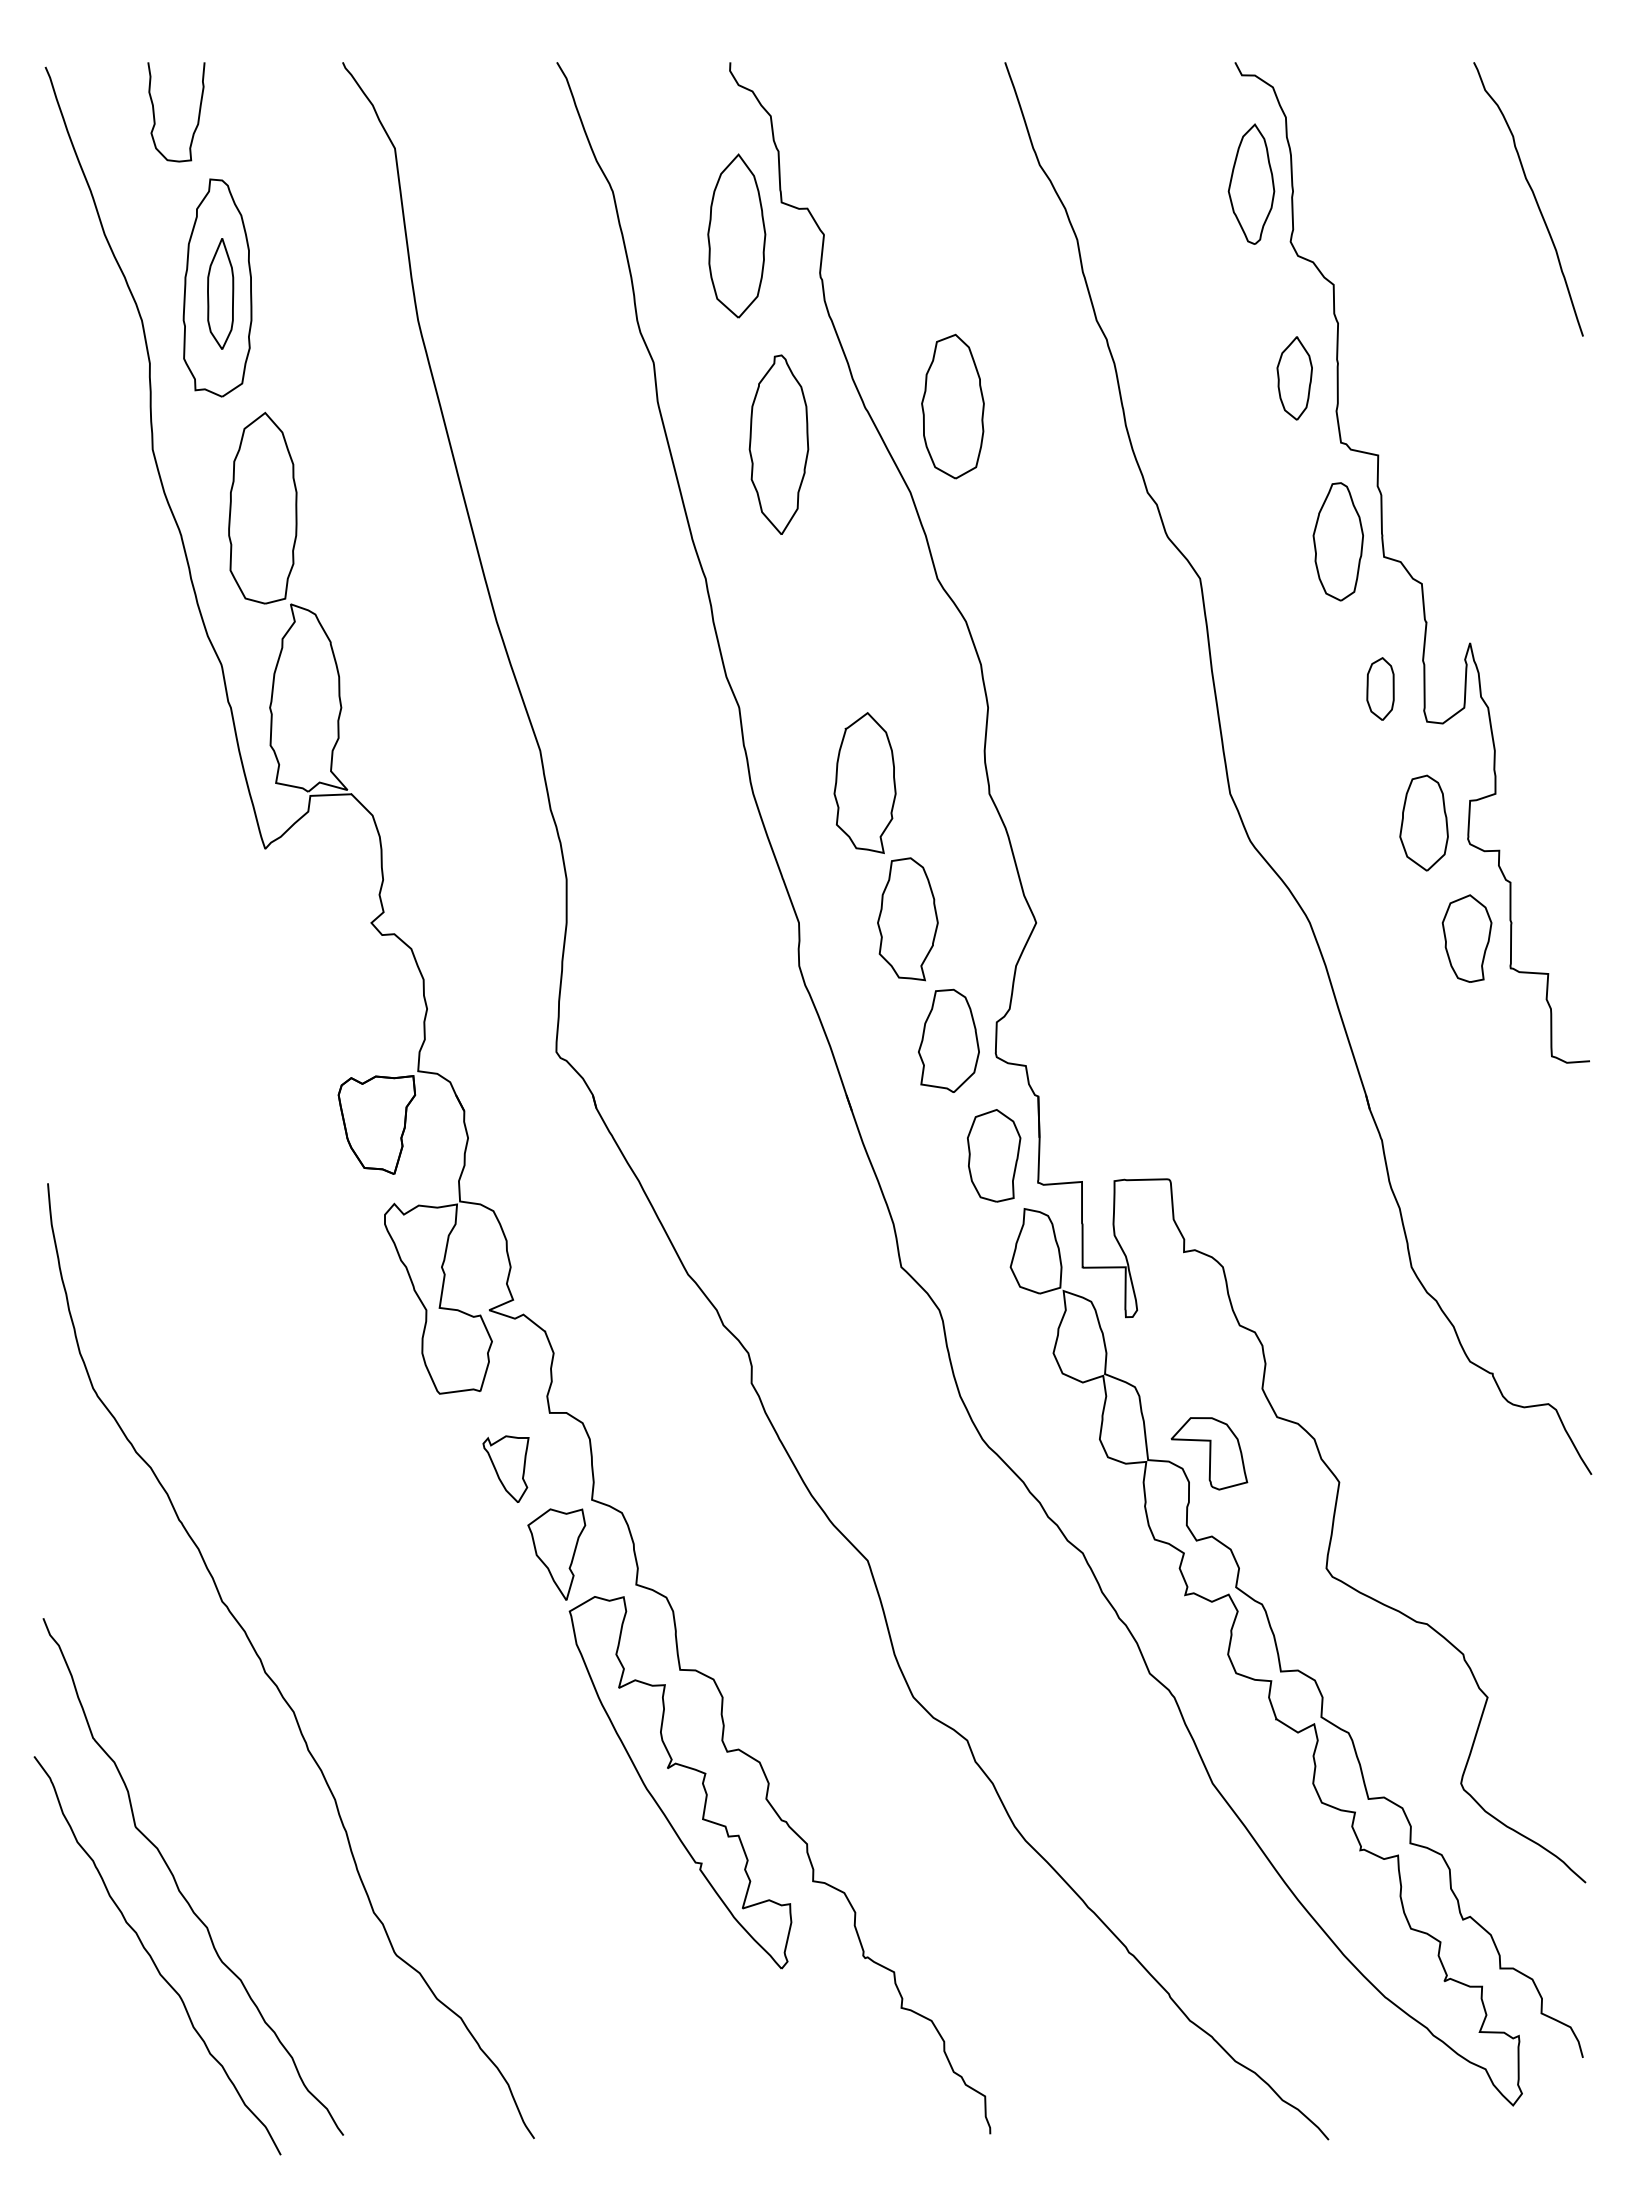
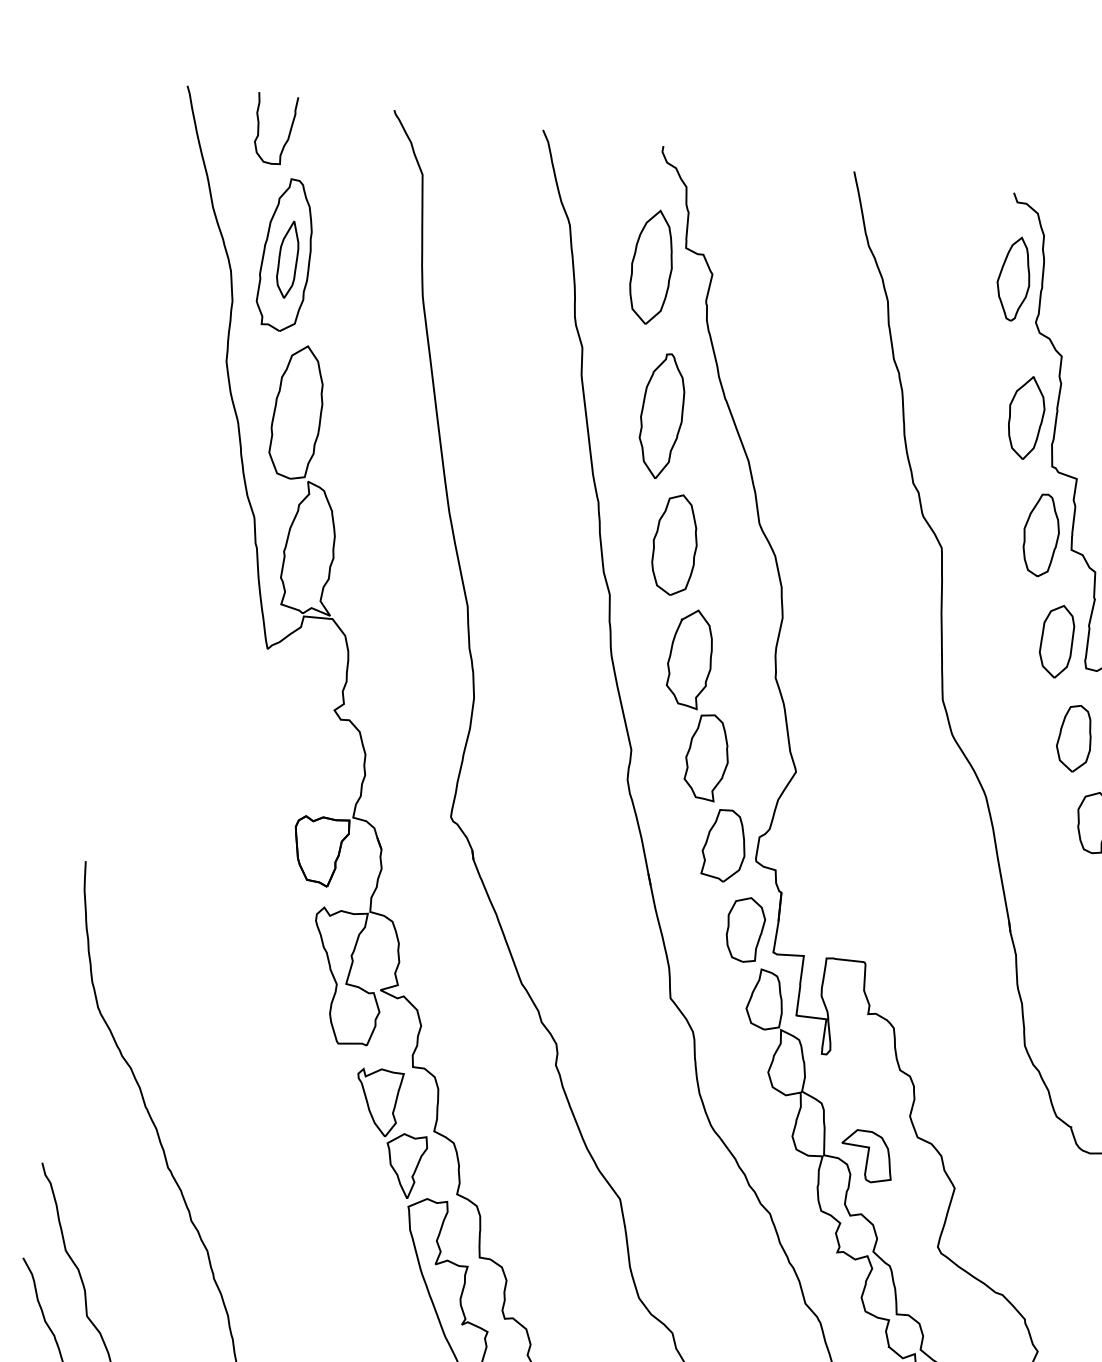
part: (1294, 378) -> (1025, 417), size x1.43
part: (952, 406) -> (674, 544), moved
part: (1380, 688) -> (1056, 641), size x1.67
part: (505, 1469) -> (376, 1102), size x1.43

